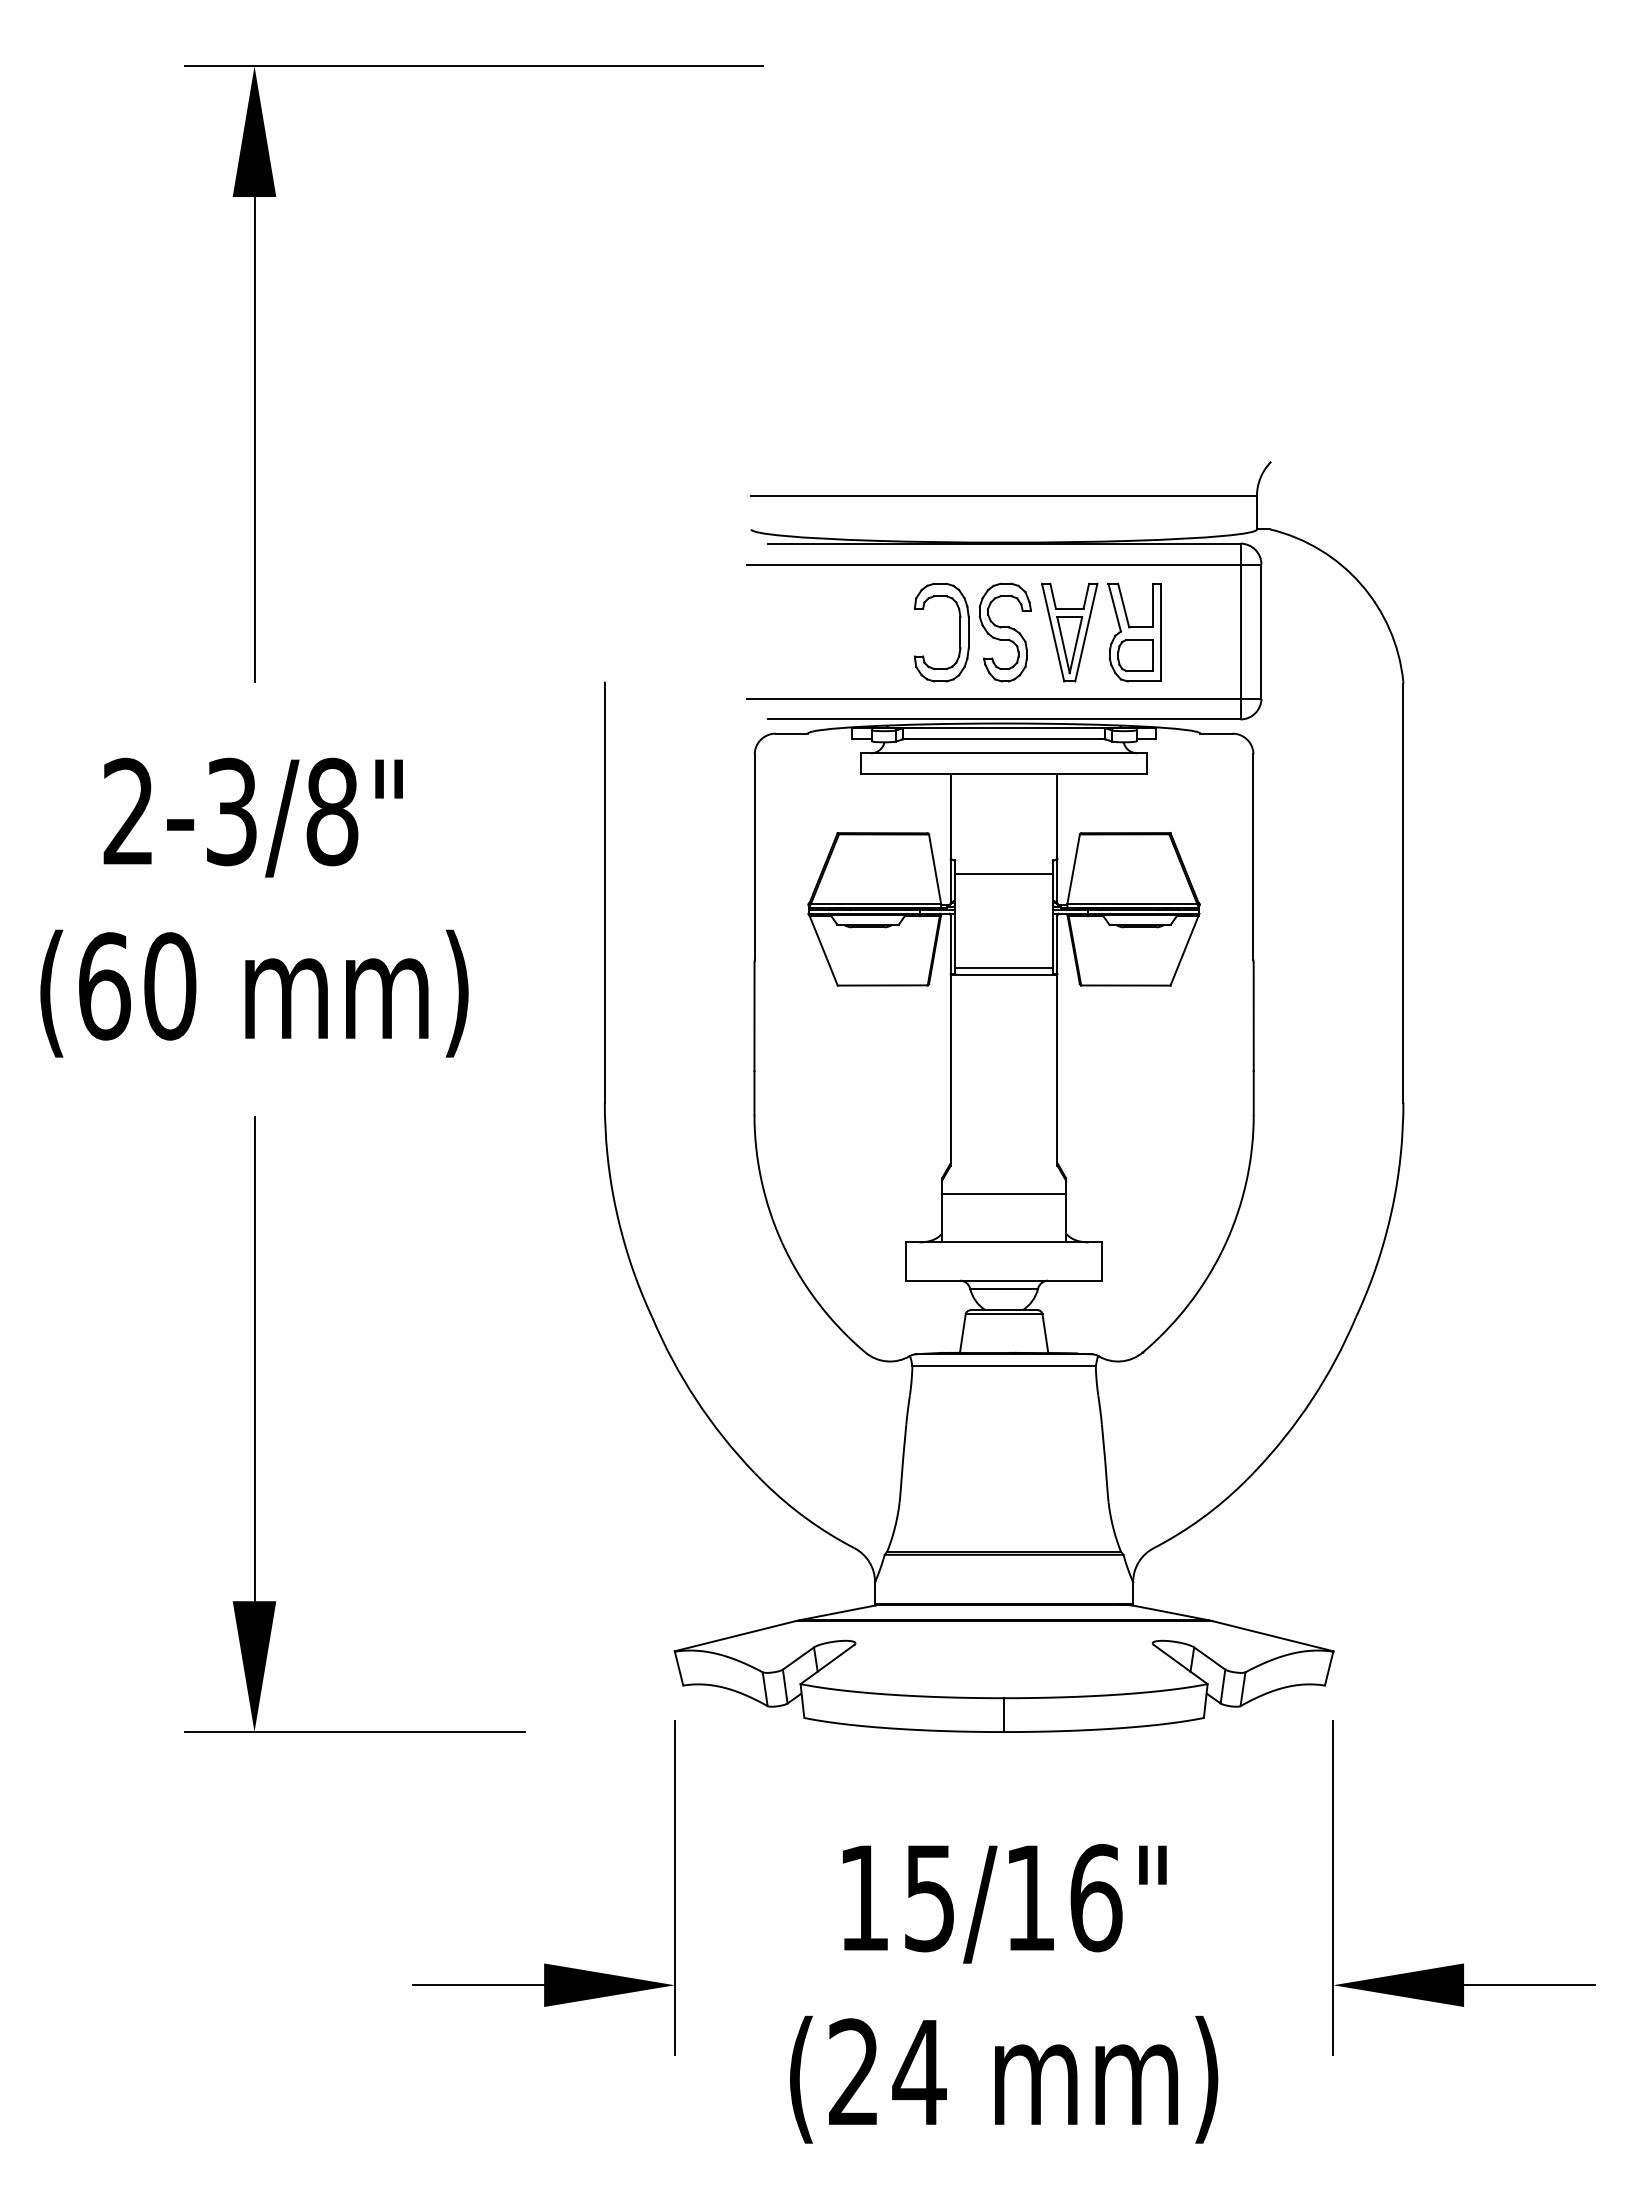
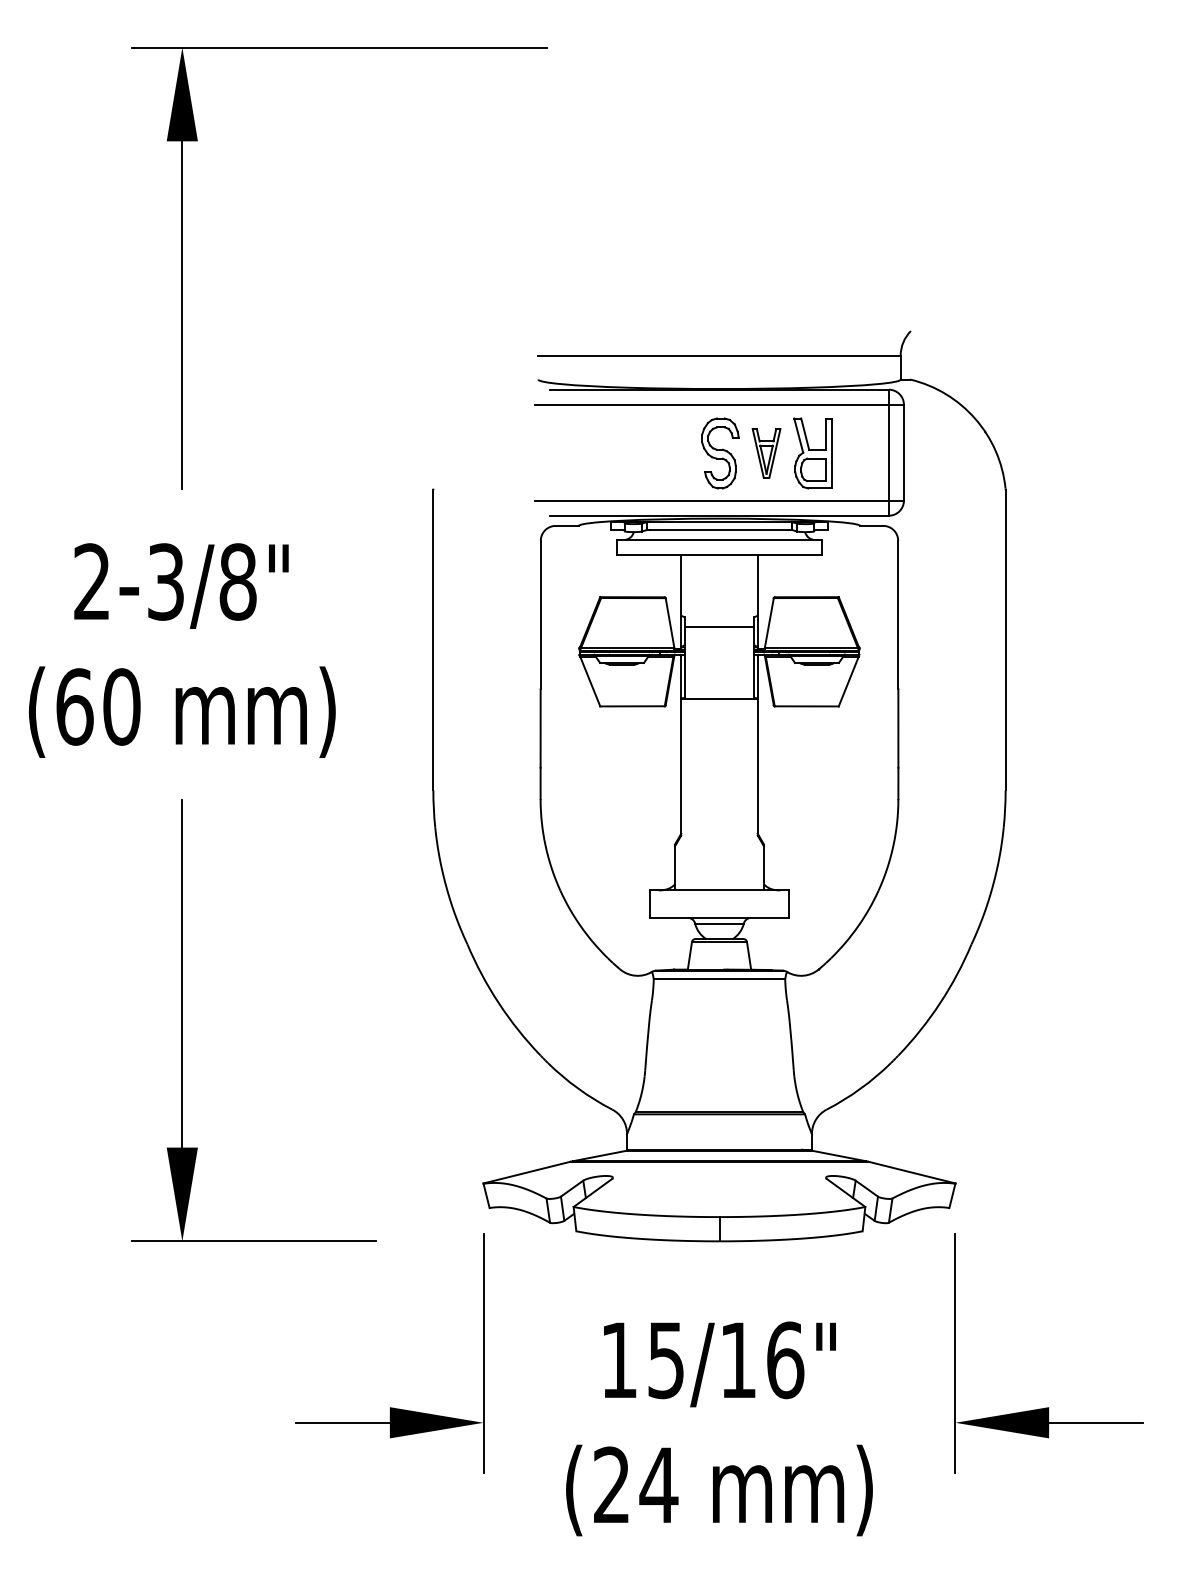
part: (959, 632) -> (687, 453), removed
part: (1069, 632) -> (766, 453), size x0.7
line: (1003, 968) -> (719, 694), removed
line: (1004, 1193) -> (719, 855), removed

